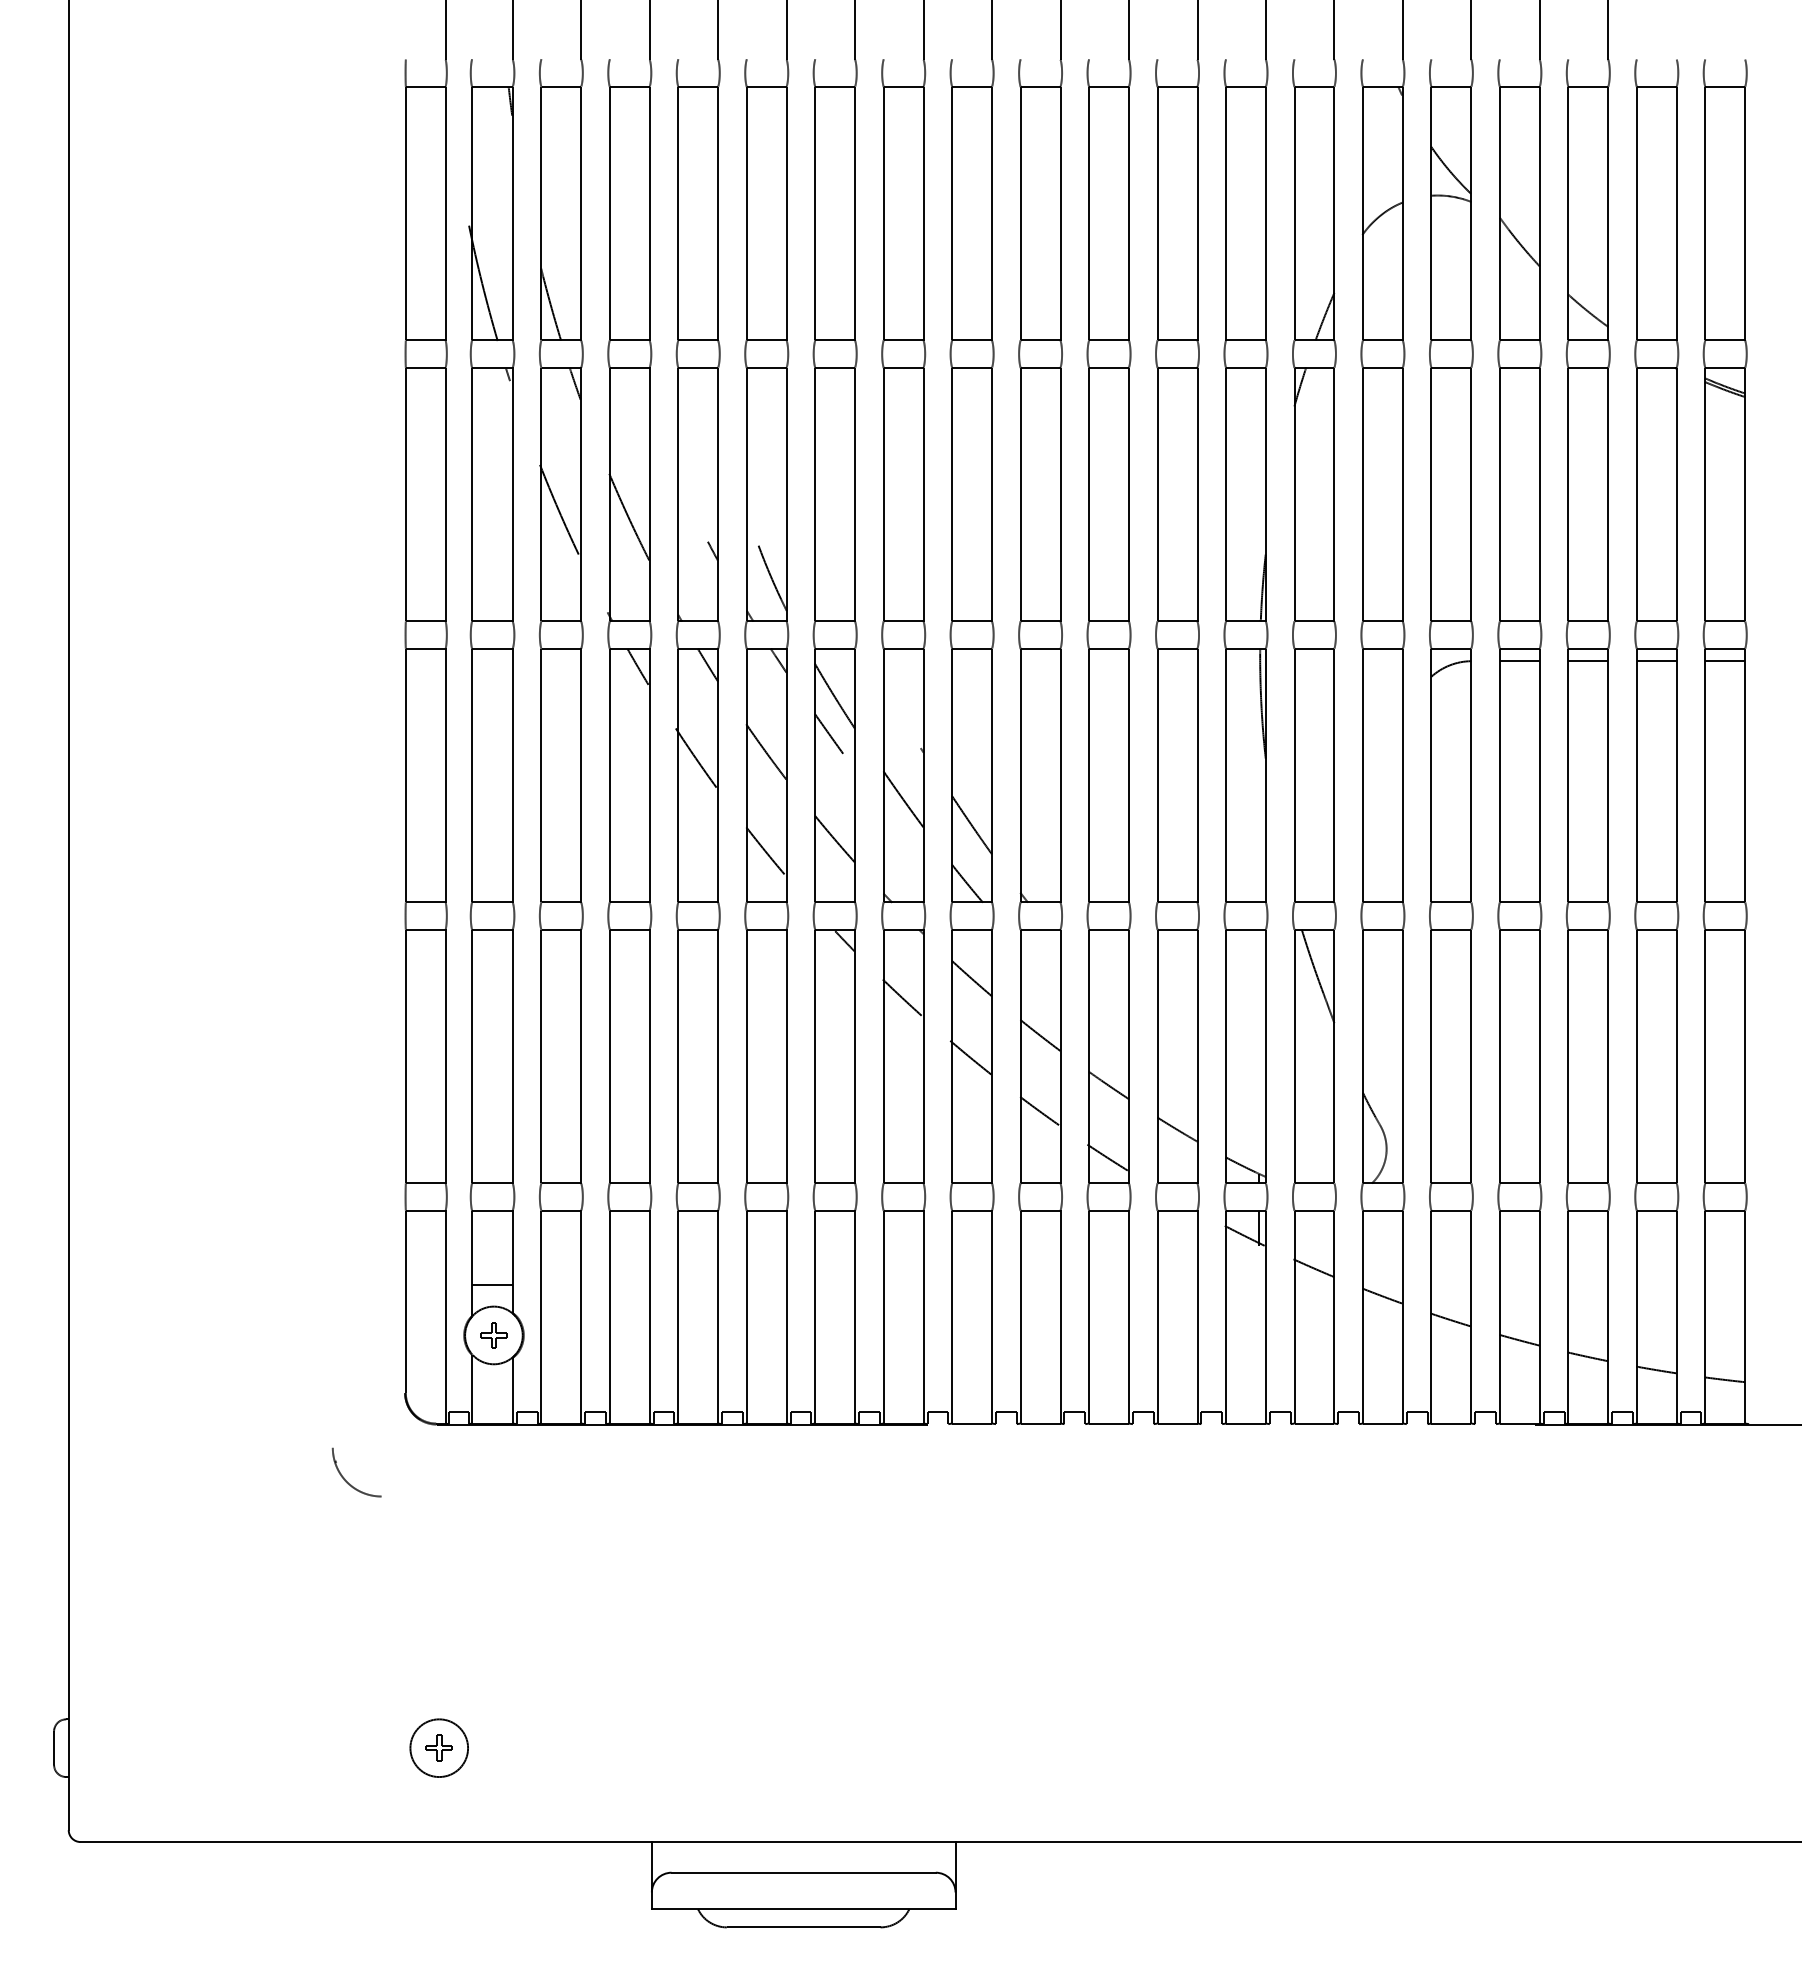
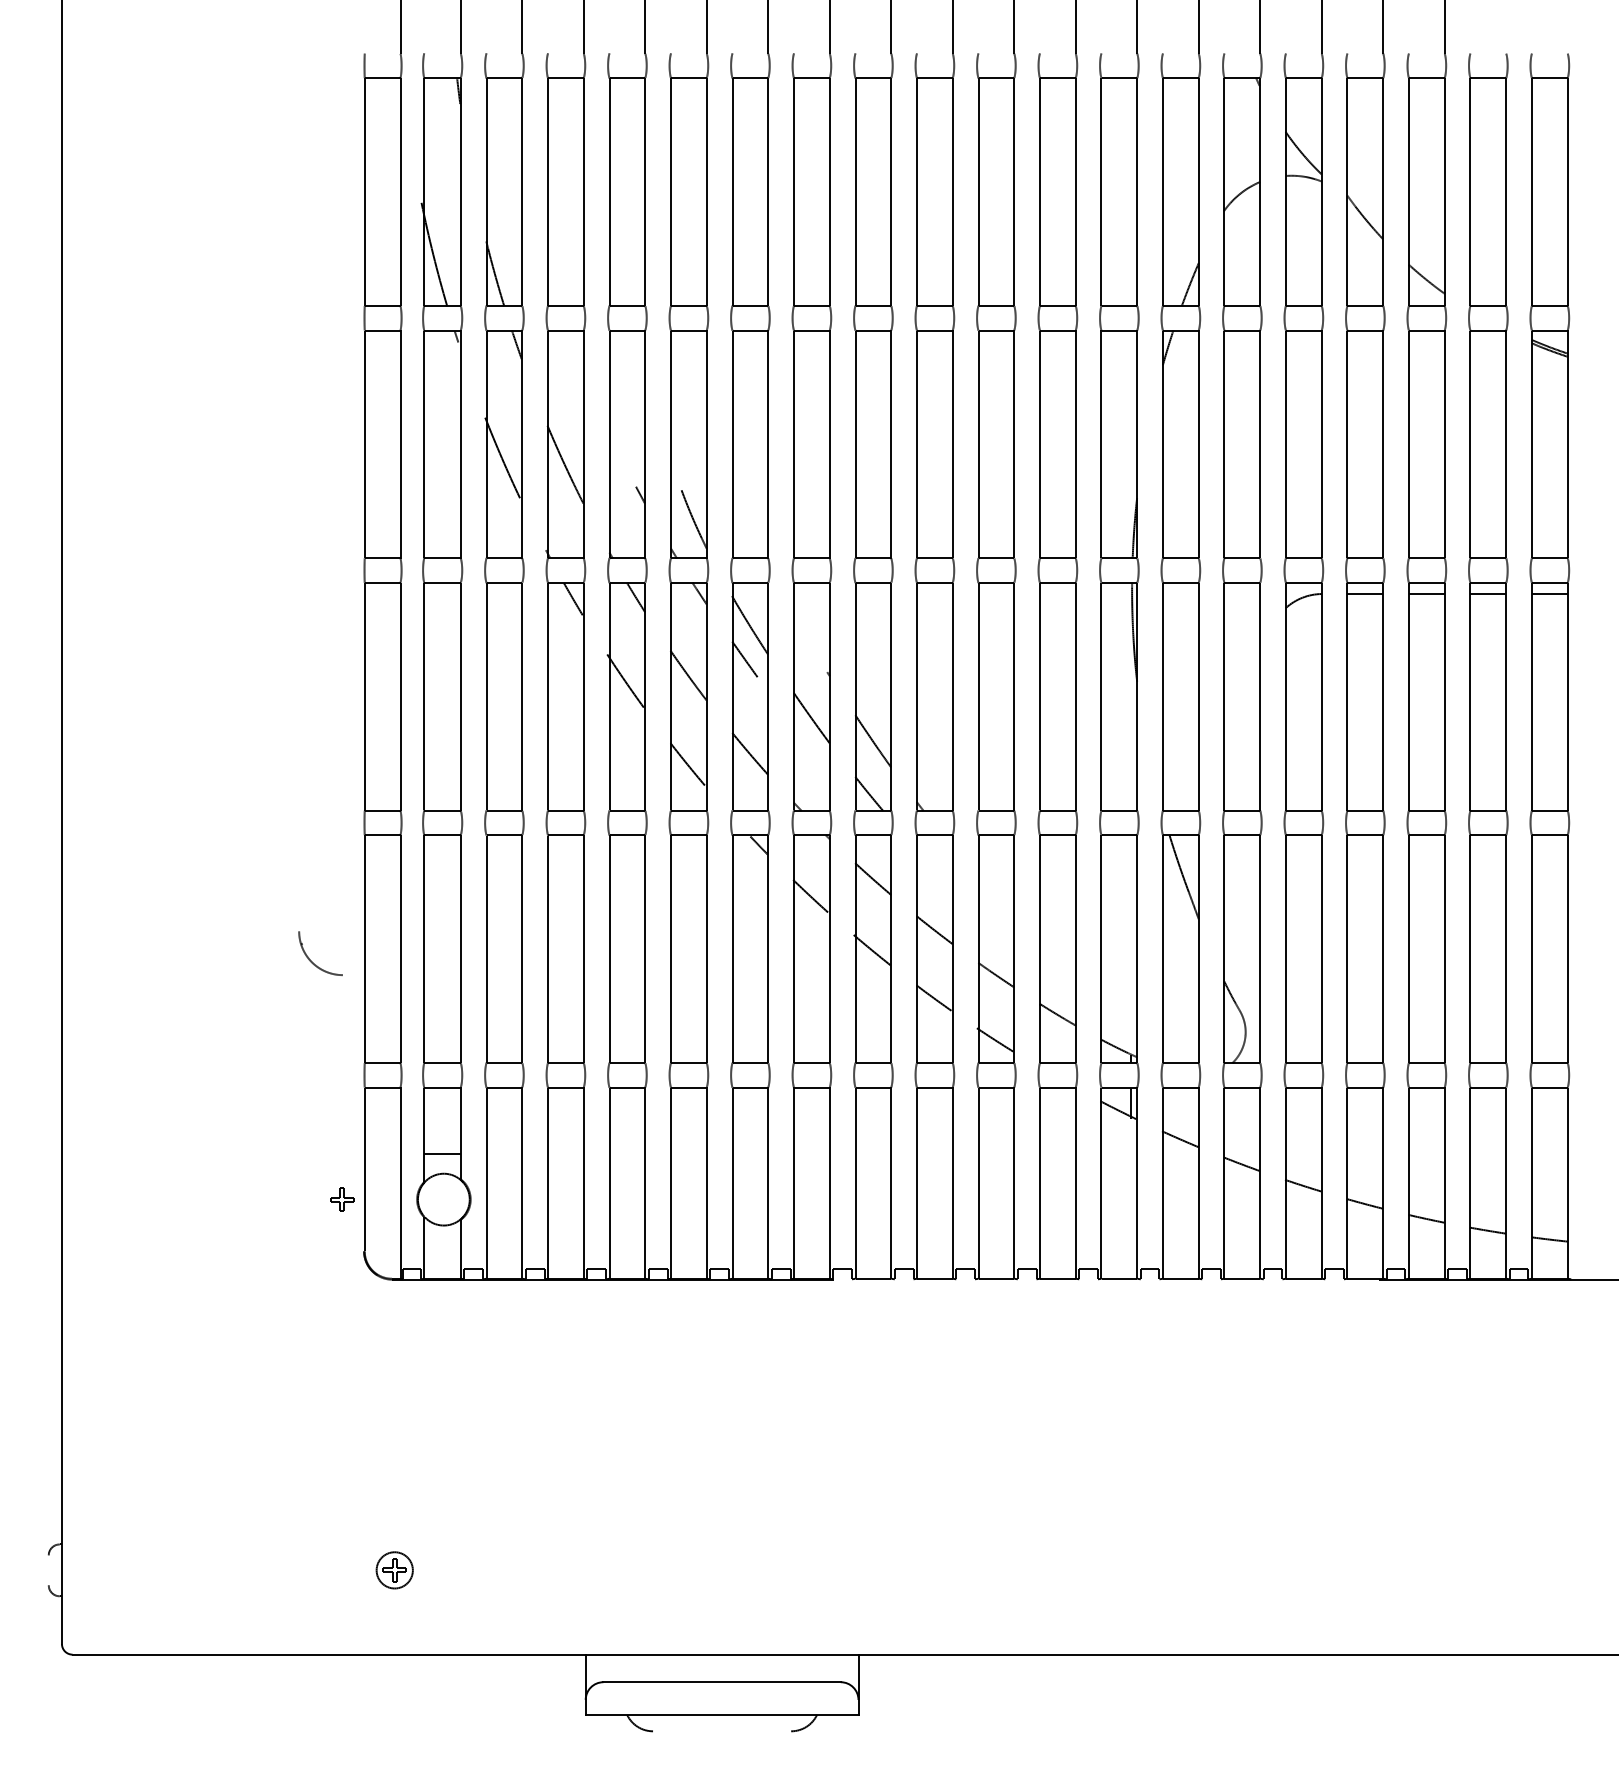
part: (493, 1335) -> (341, 1199), moved
part: (347, 1481) -> (312, 961), moved
line: (54, 1747) -> (49, 1569), removed
circle: (439, 1748) -> (394, 1570), size x0.7
line: (803, 1927) -> (721, 1731), removed

